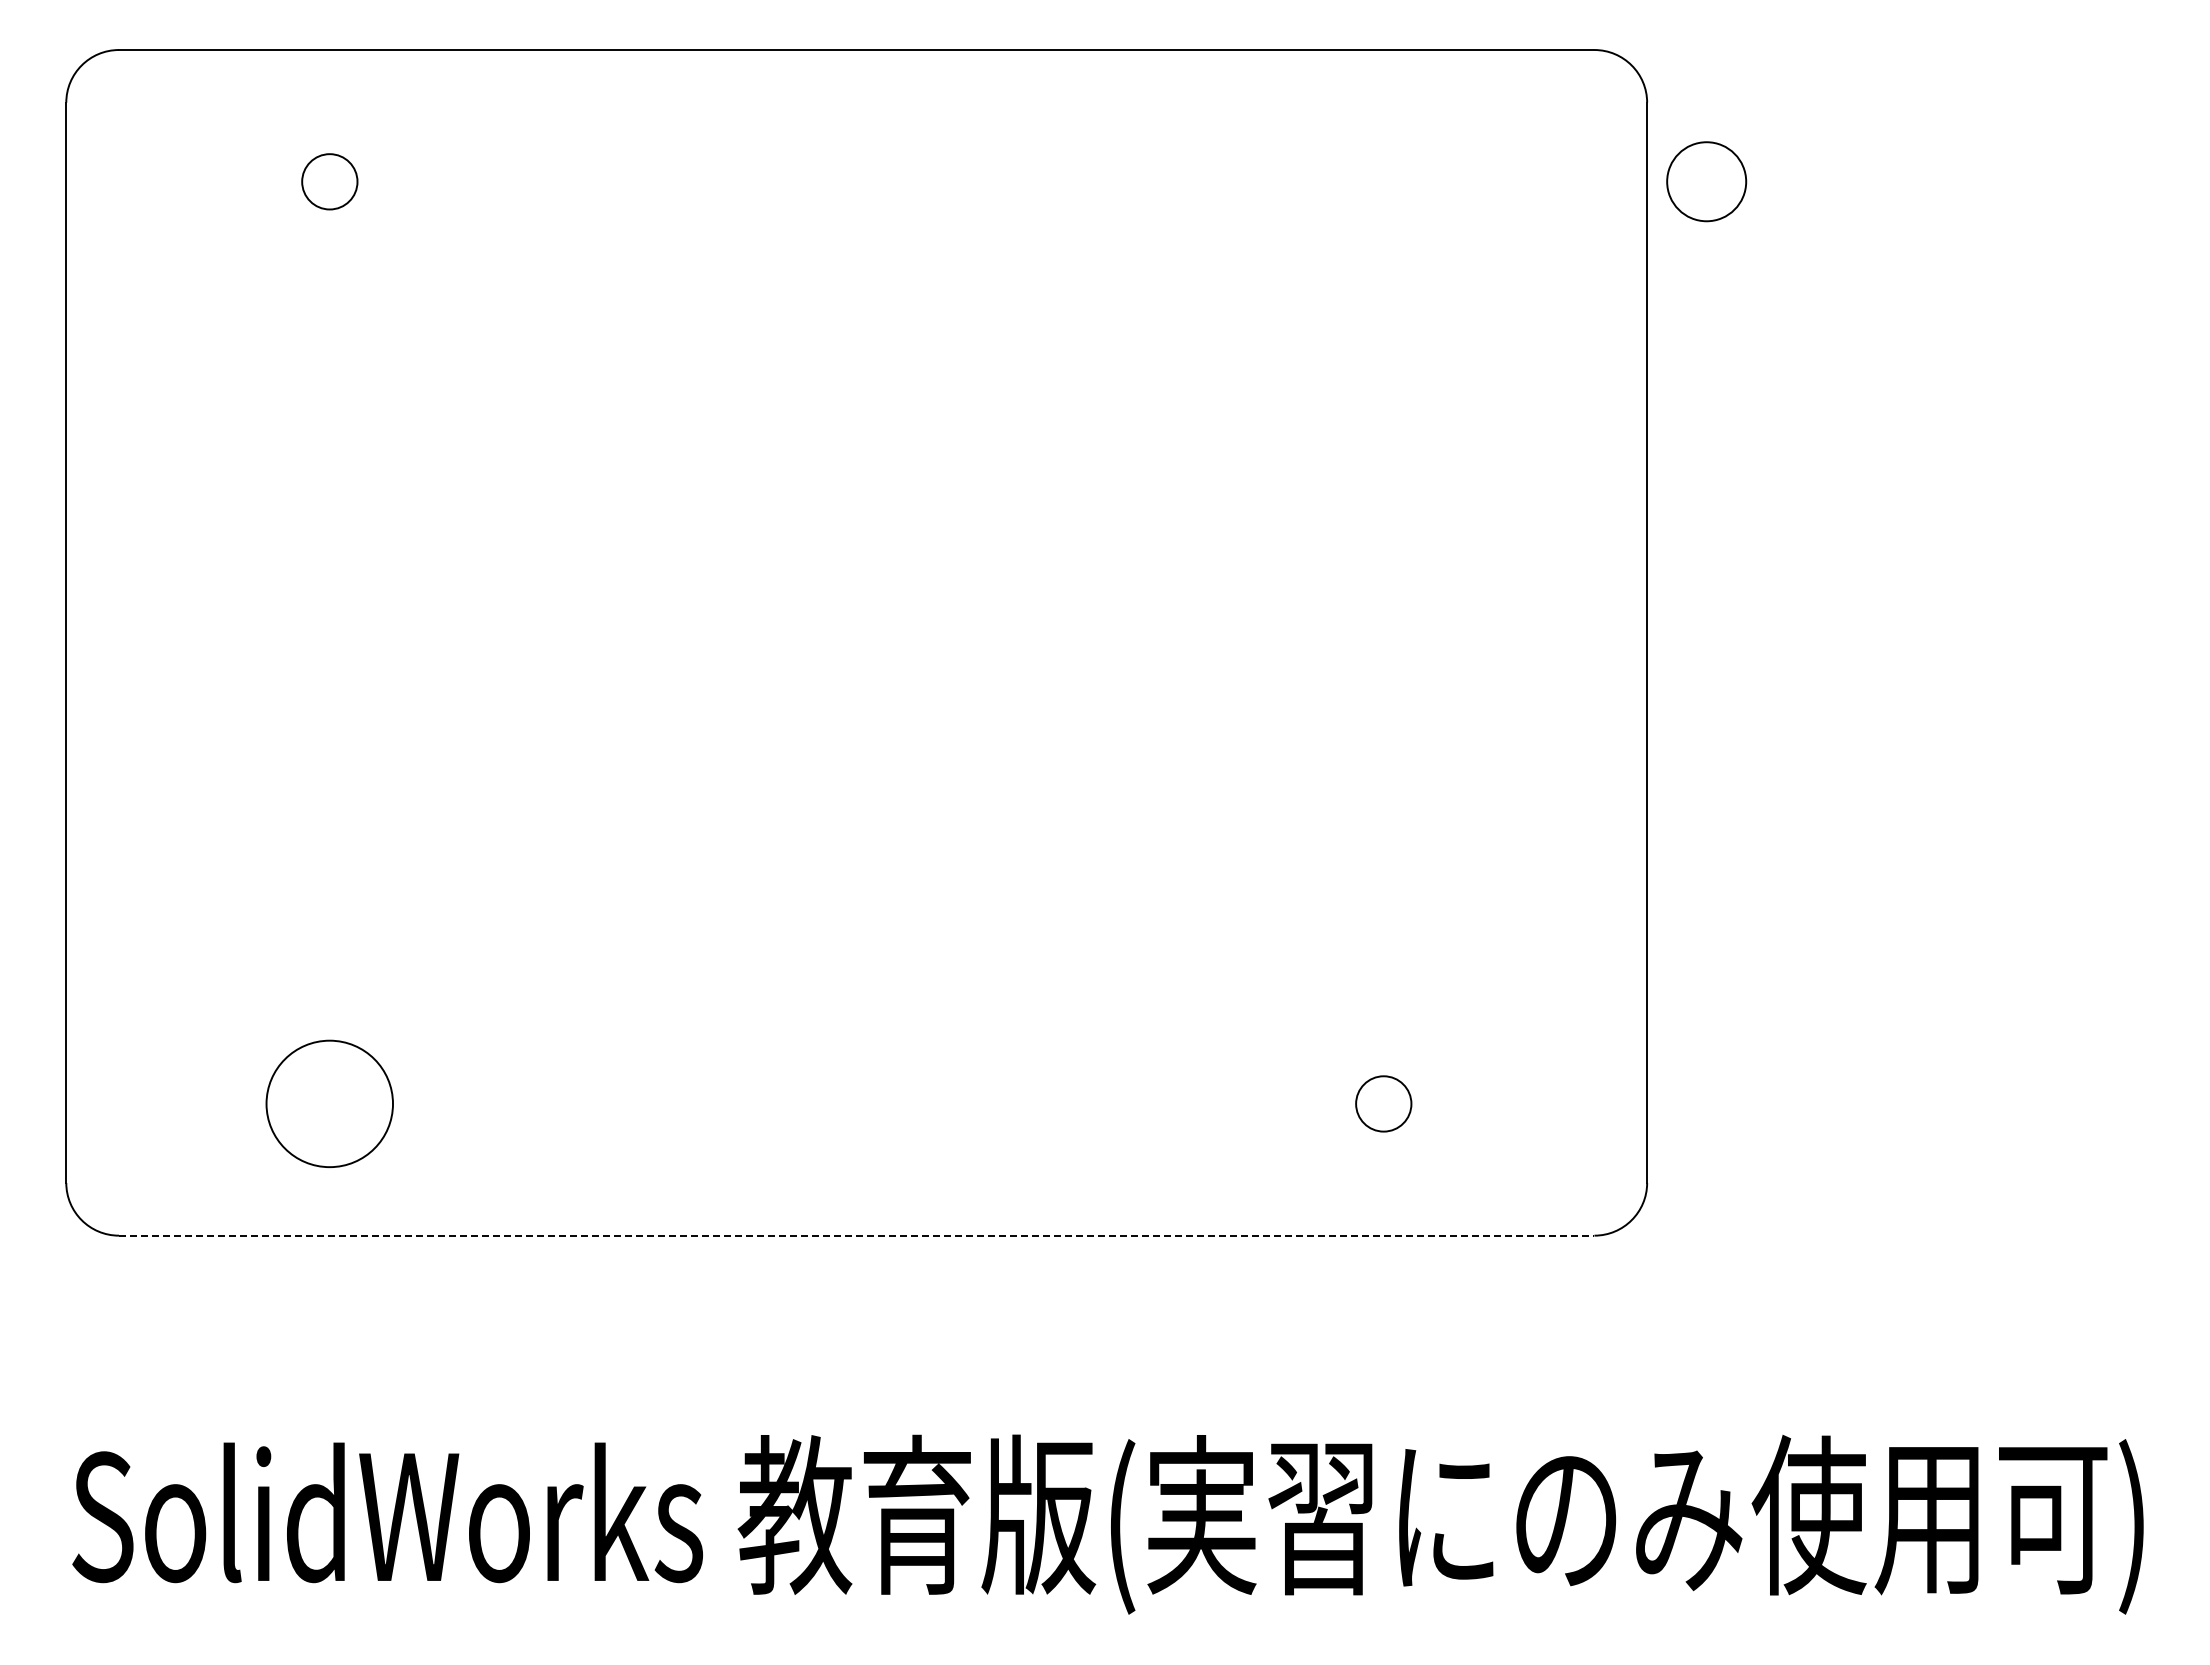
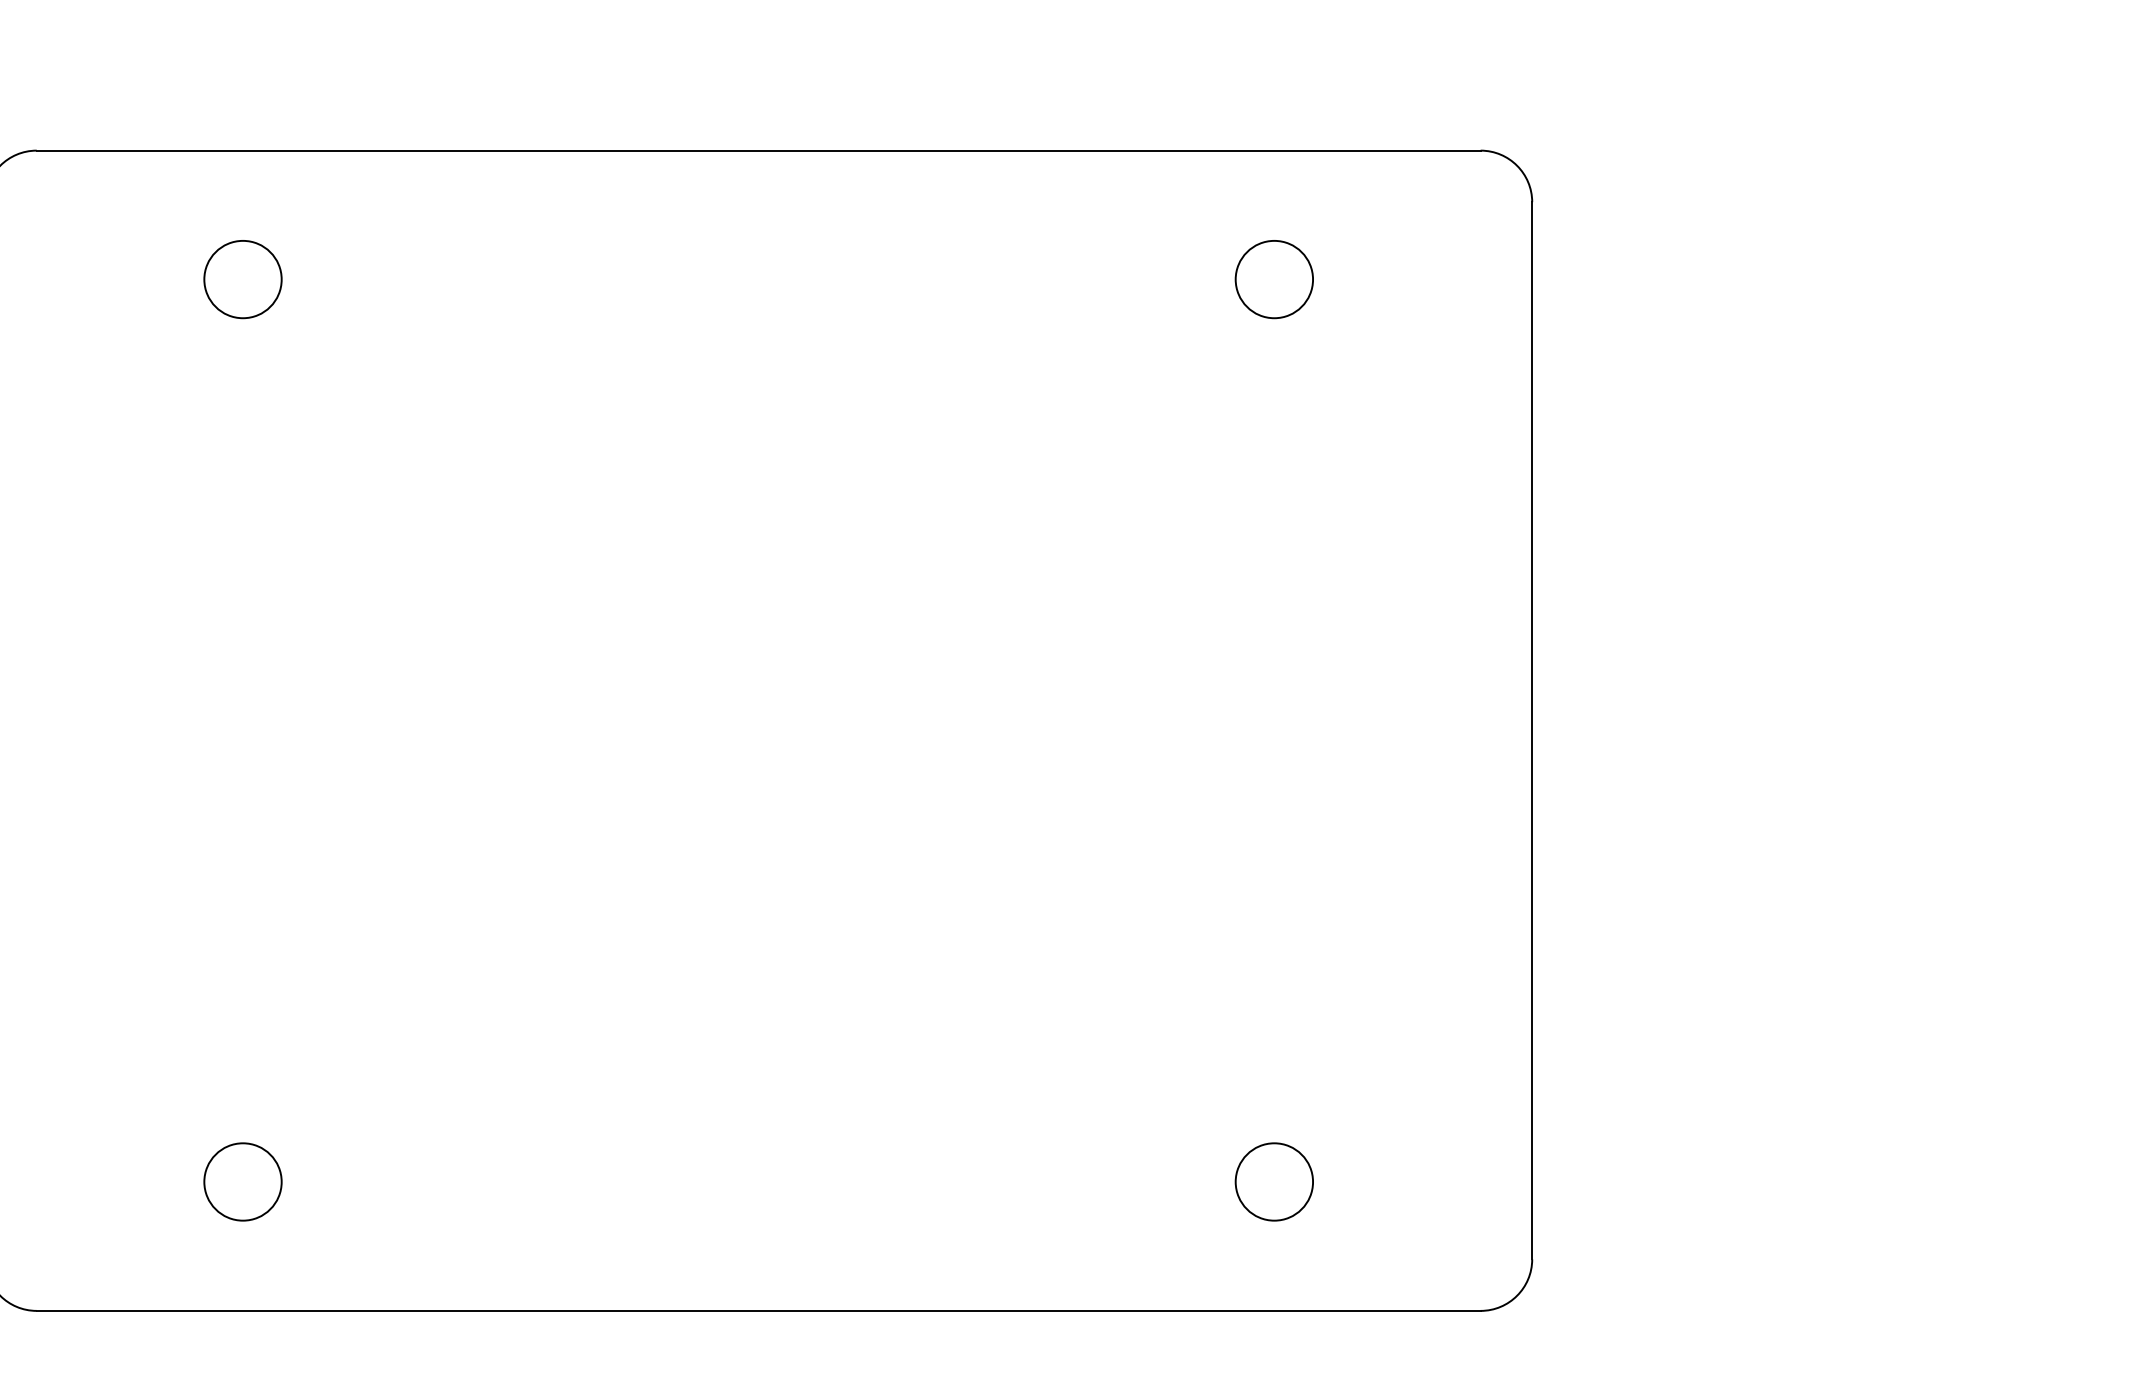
circle: (329, 181) -> (242, 279), size x1.43
circle: (1706, 181) -> (1274, 279), moved
circle: (329, 1103) -> (242, 1181), size x0.62
circle: (1383, 1103) -> (1274, 1181), size x1.43
line: (856, 1235) -> (758, 1310), dashed -> solid

